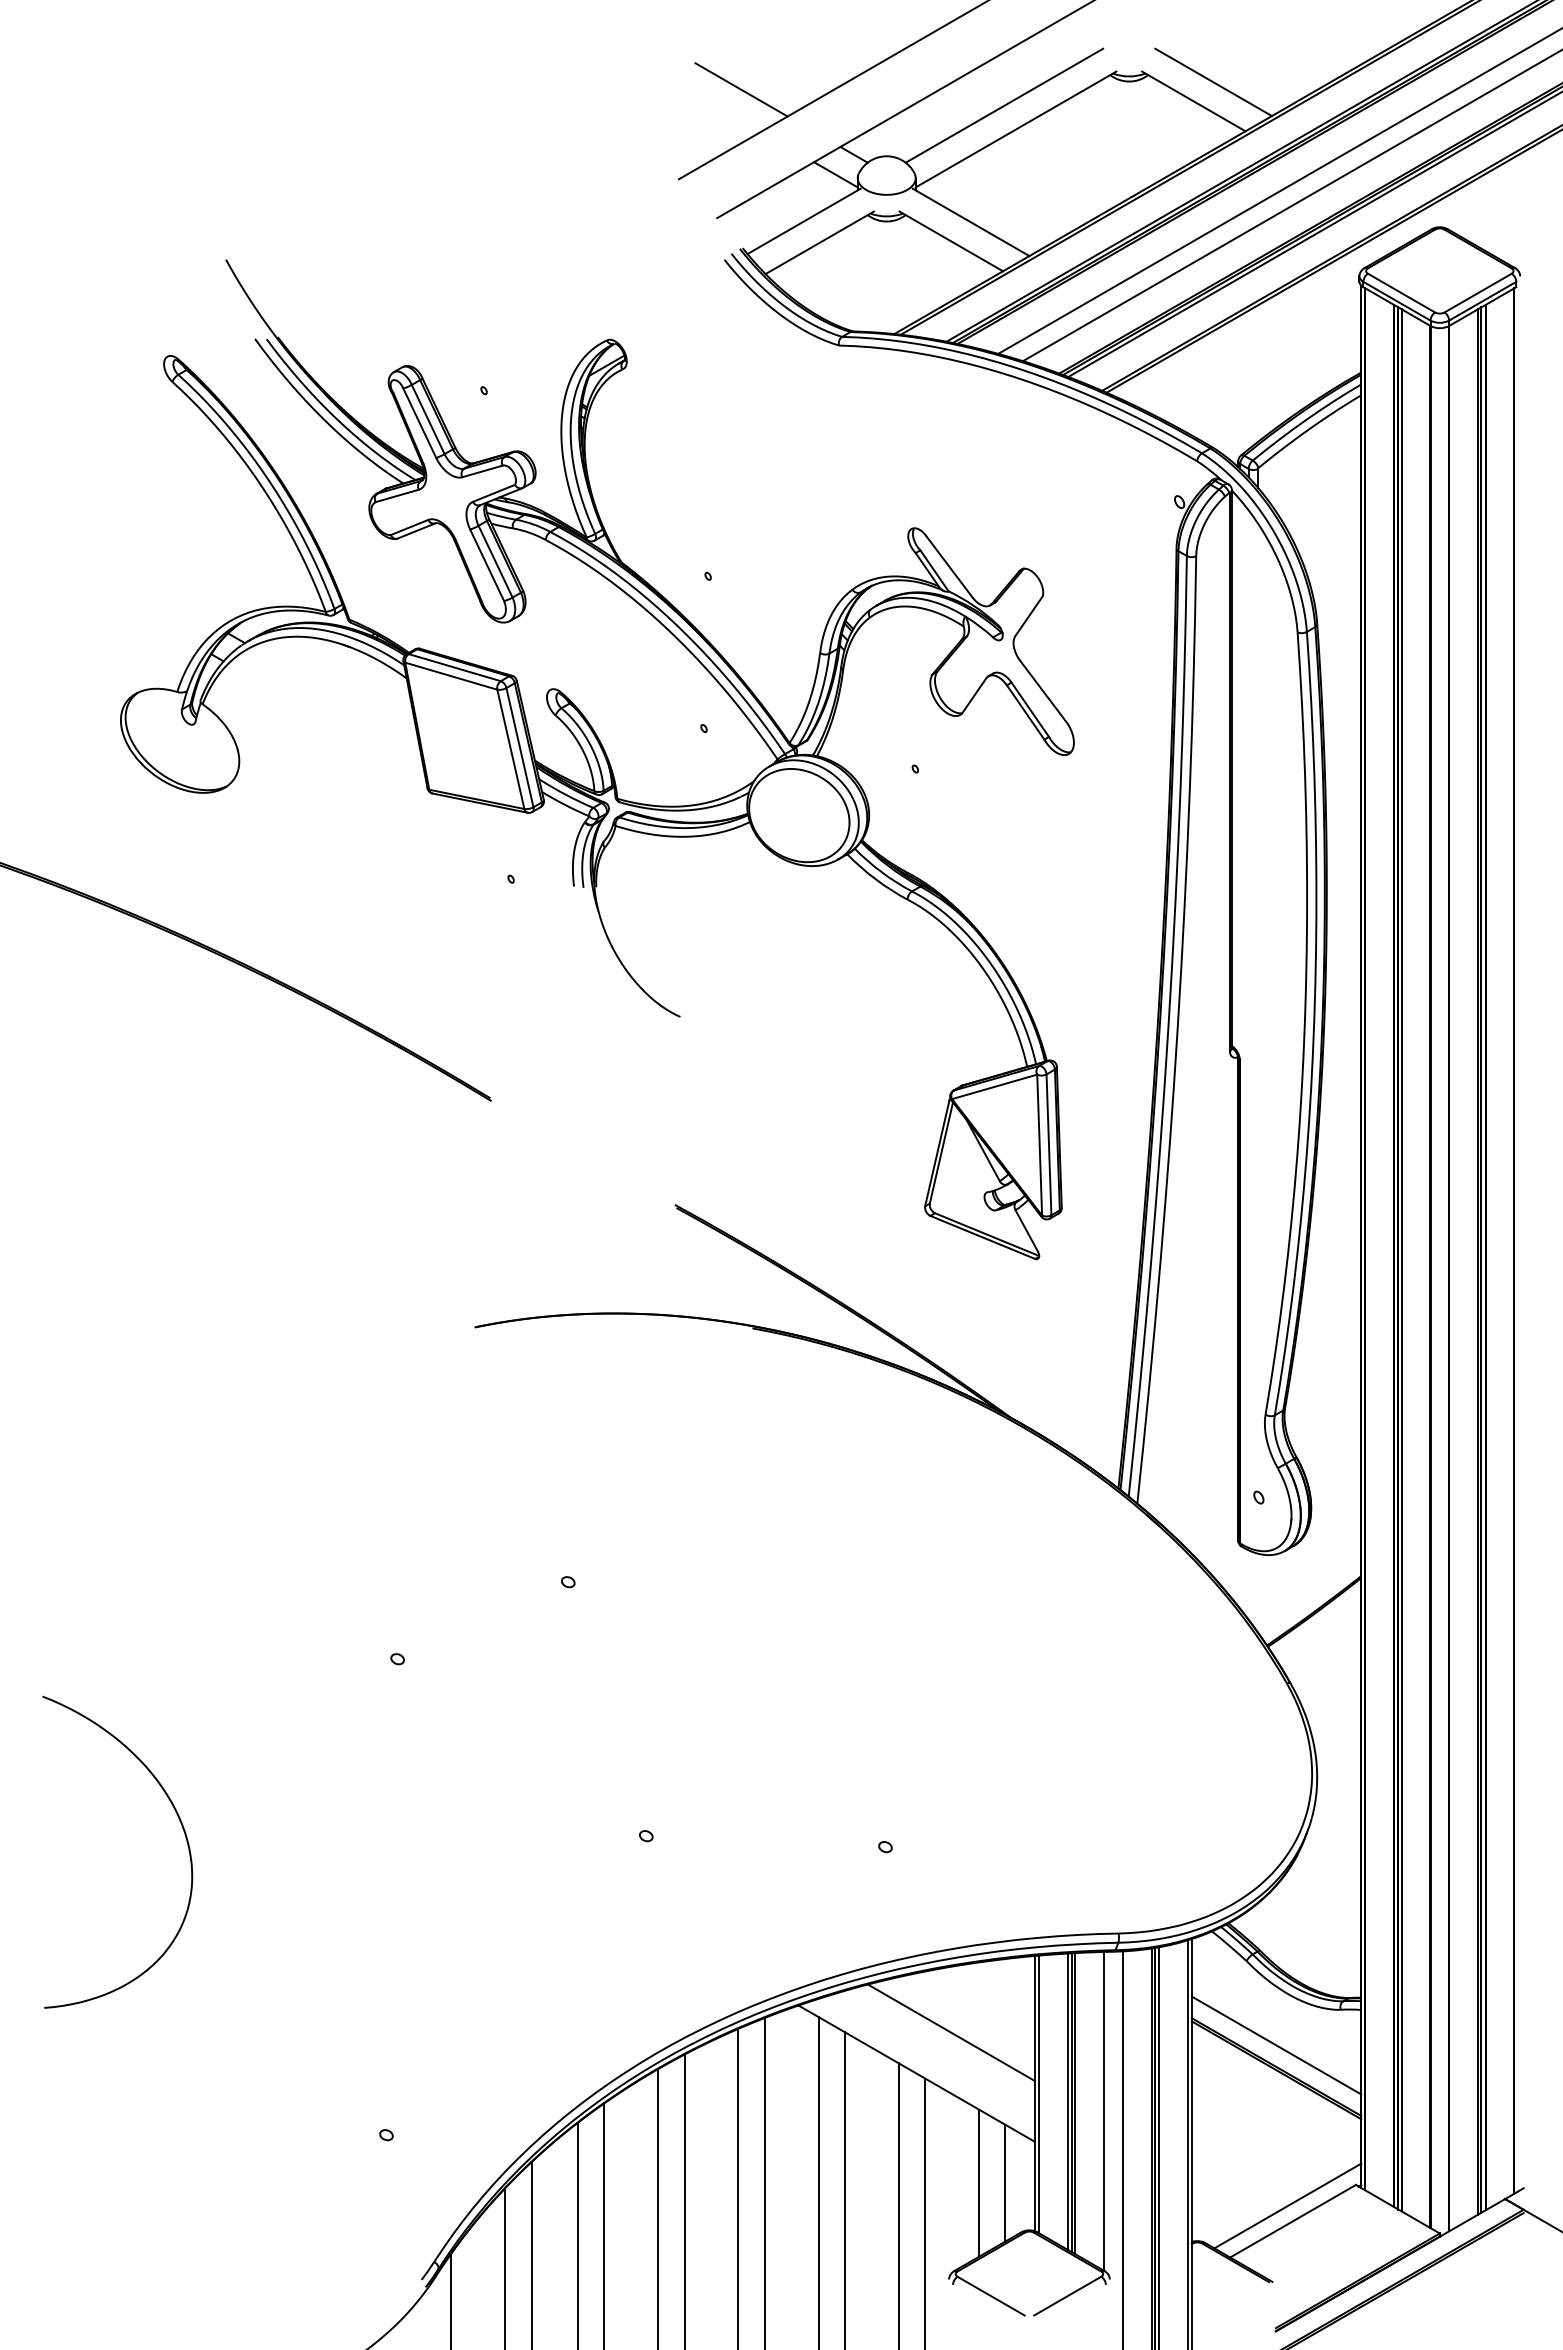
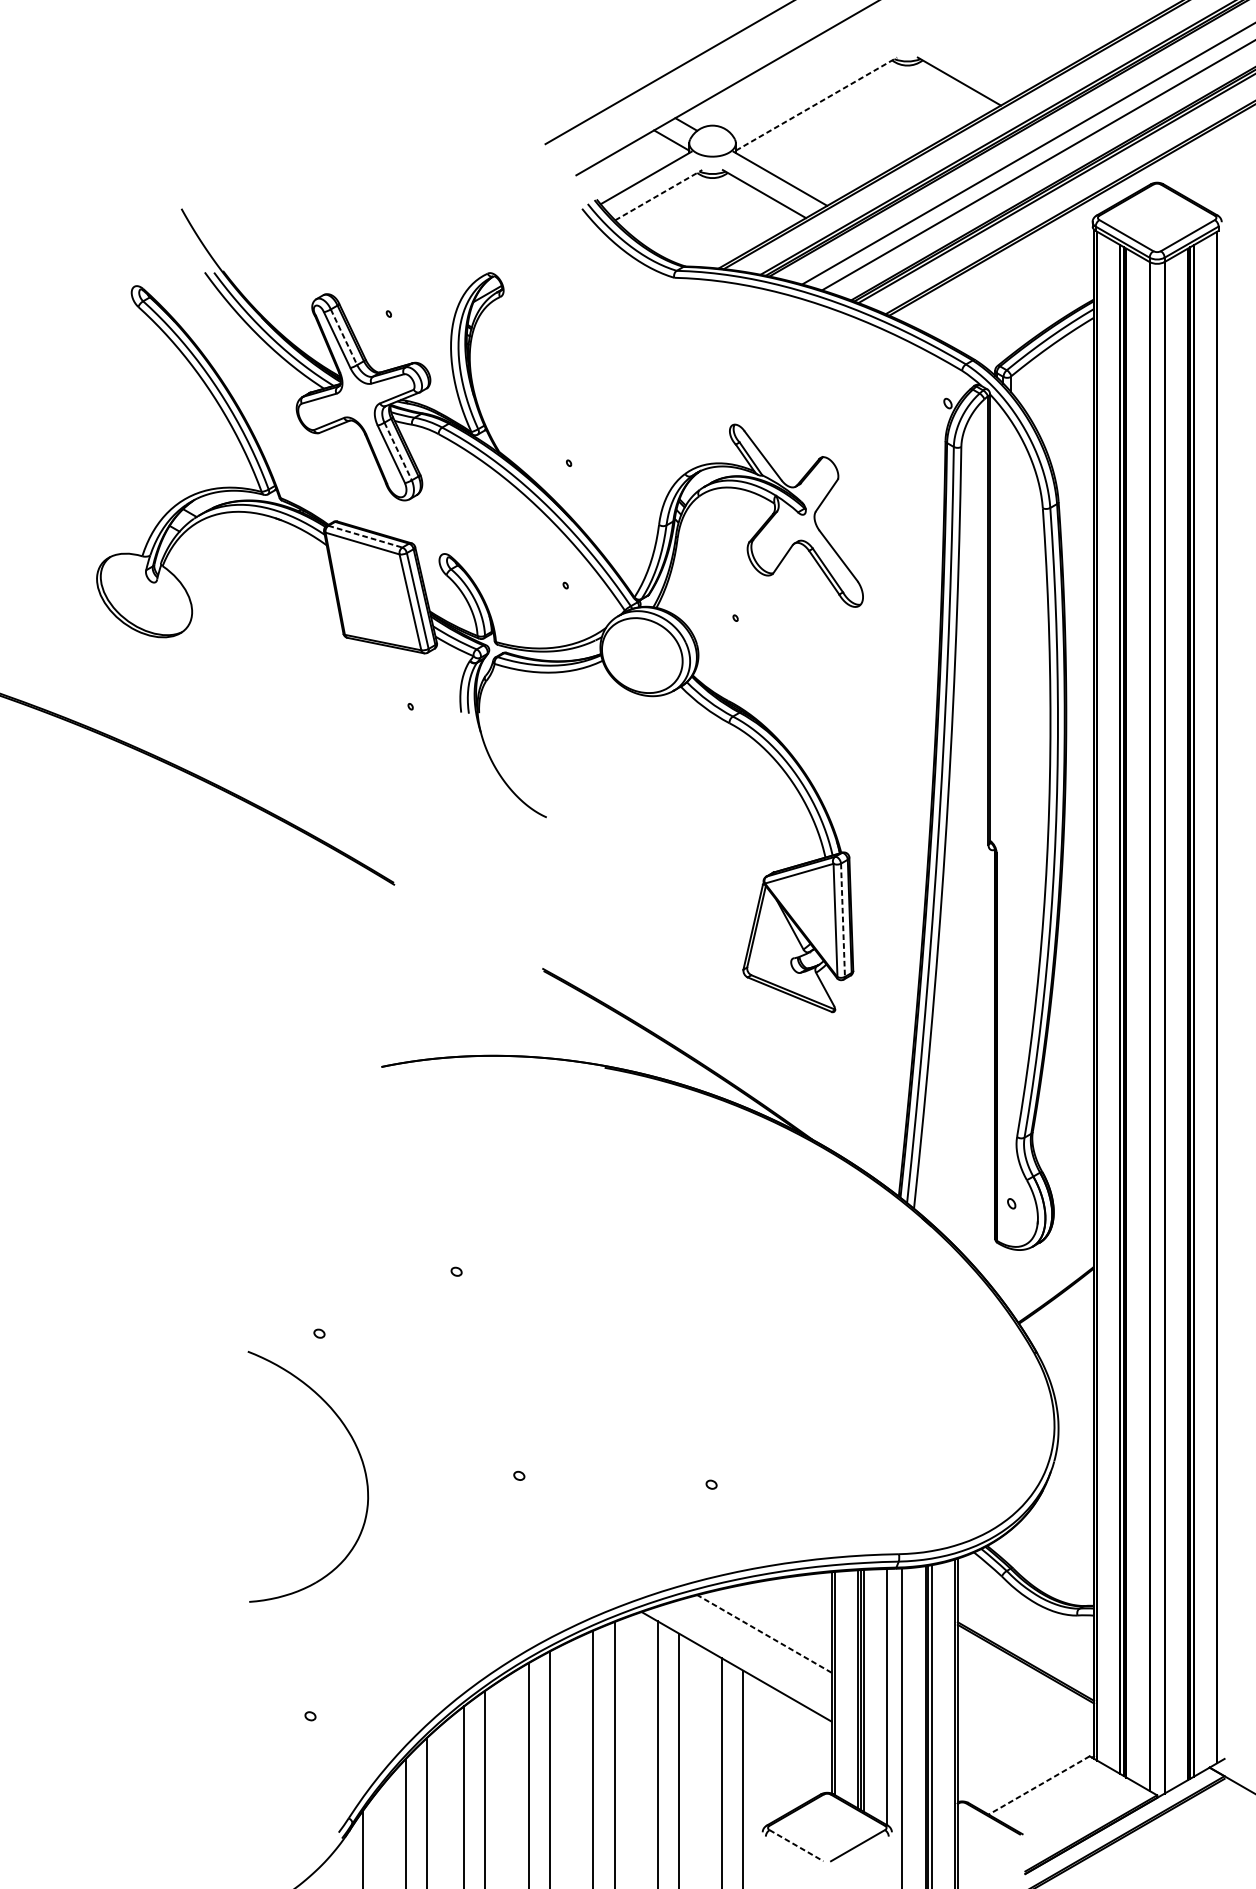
line: (1213, 82) -> (975, 66), removed
line: (741, 89) -> (595, 71), removed
line: (1004, 105) -> (807, 84), removed
line: (1016, 129) -> (816, 104), solid -> dashed
line: (819, 242) -> (658, 194), solid -> dashed
line: (428, 420) -> (344, 338), solid -> dashed
line: (495, 561) -> (398, 451), solid -> dashed
line: (454, 667) -> (365, 536), solid -> dashed
line: (1049, 1145) -> (843, 920), solid -> dashed
part: (182, 1829) -> (360, 1458), moved
line: (951, 2032) -> (764, 1633), solid -> dashed
line: (1276, 2045) -> (1025, 1644), removed
line: (978, 2182) -> (786, 1754), removed
line: (1005, 2182) -> (808, 1754), removed
line: (1287, 2205) -> (1034, 1772), removed
line: (1293, 2221) -> (1039, 1785), solid -> dashed
line: (991, 2296) -> (796, 1845), solid -> dashed

